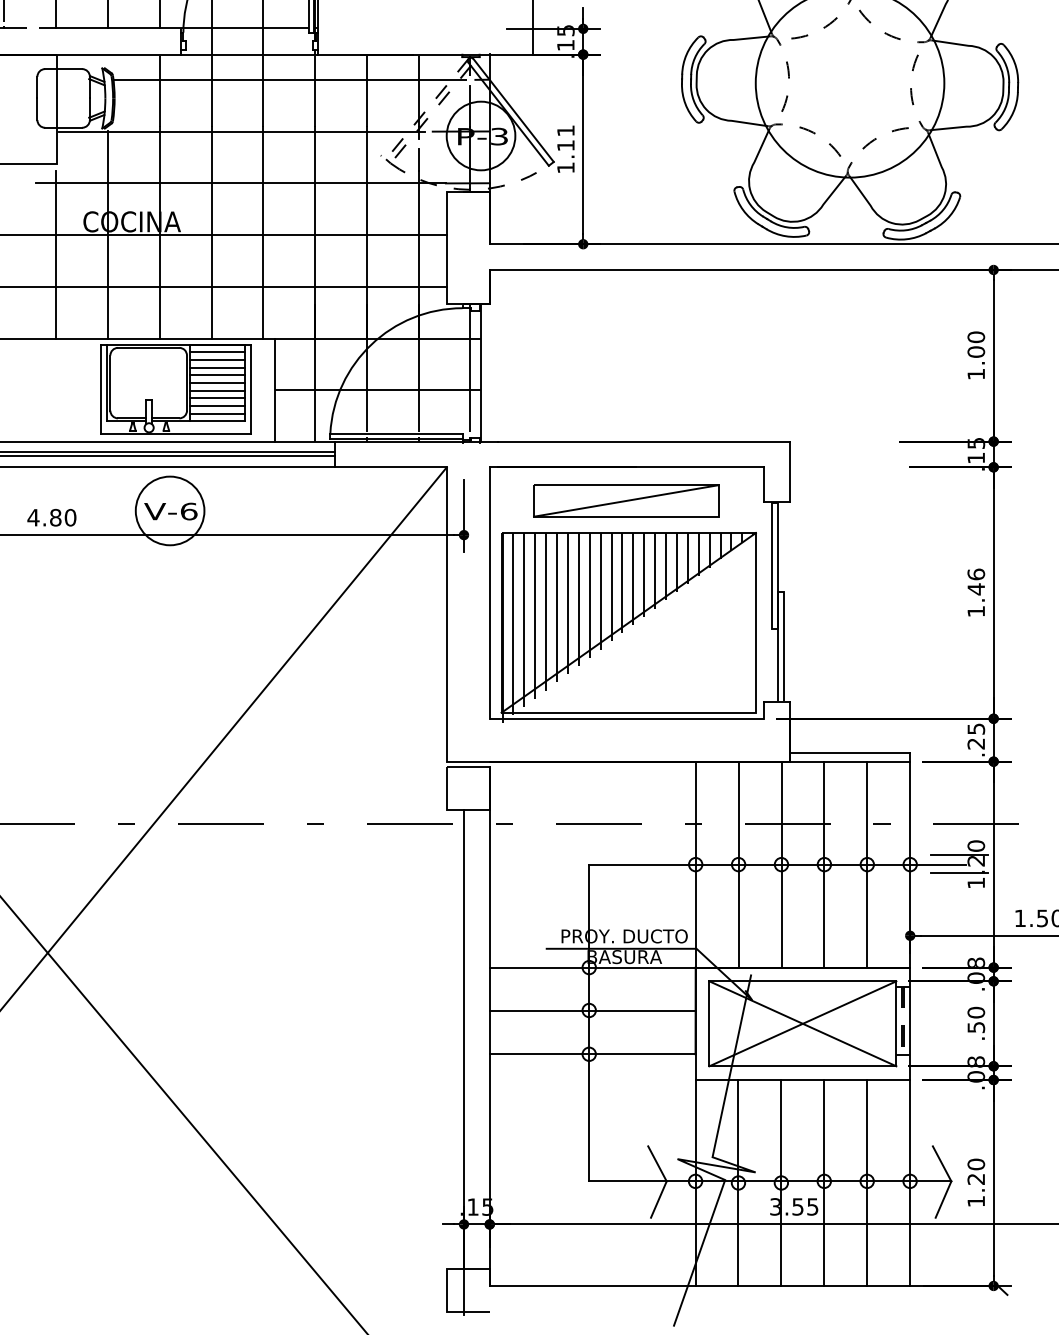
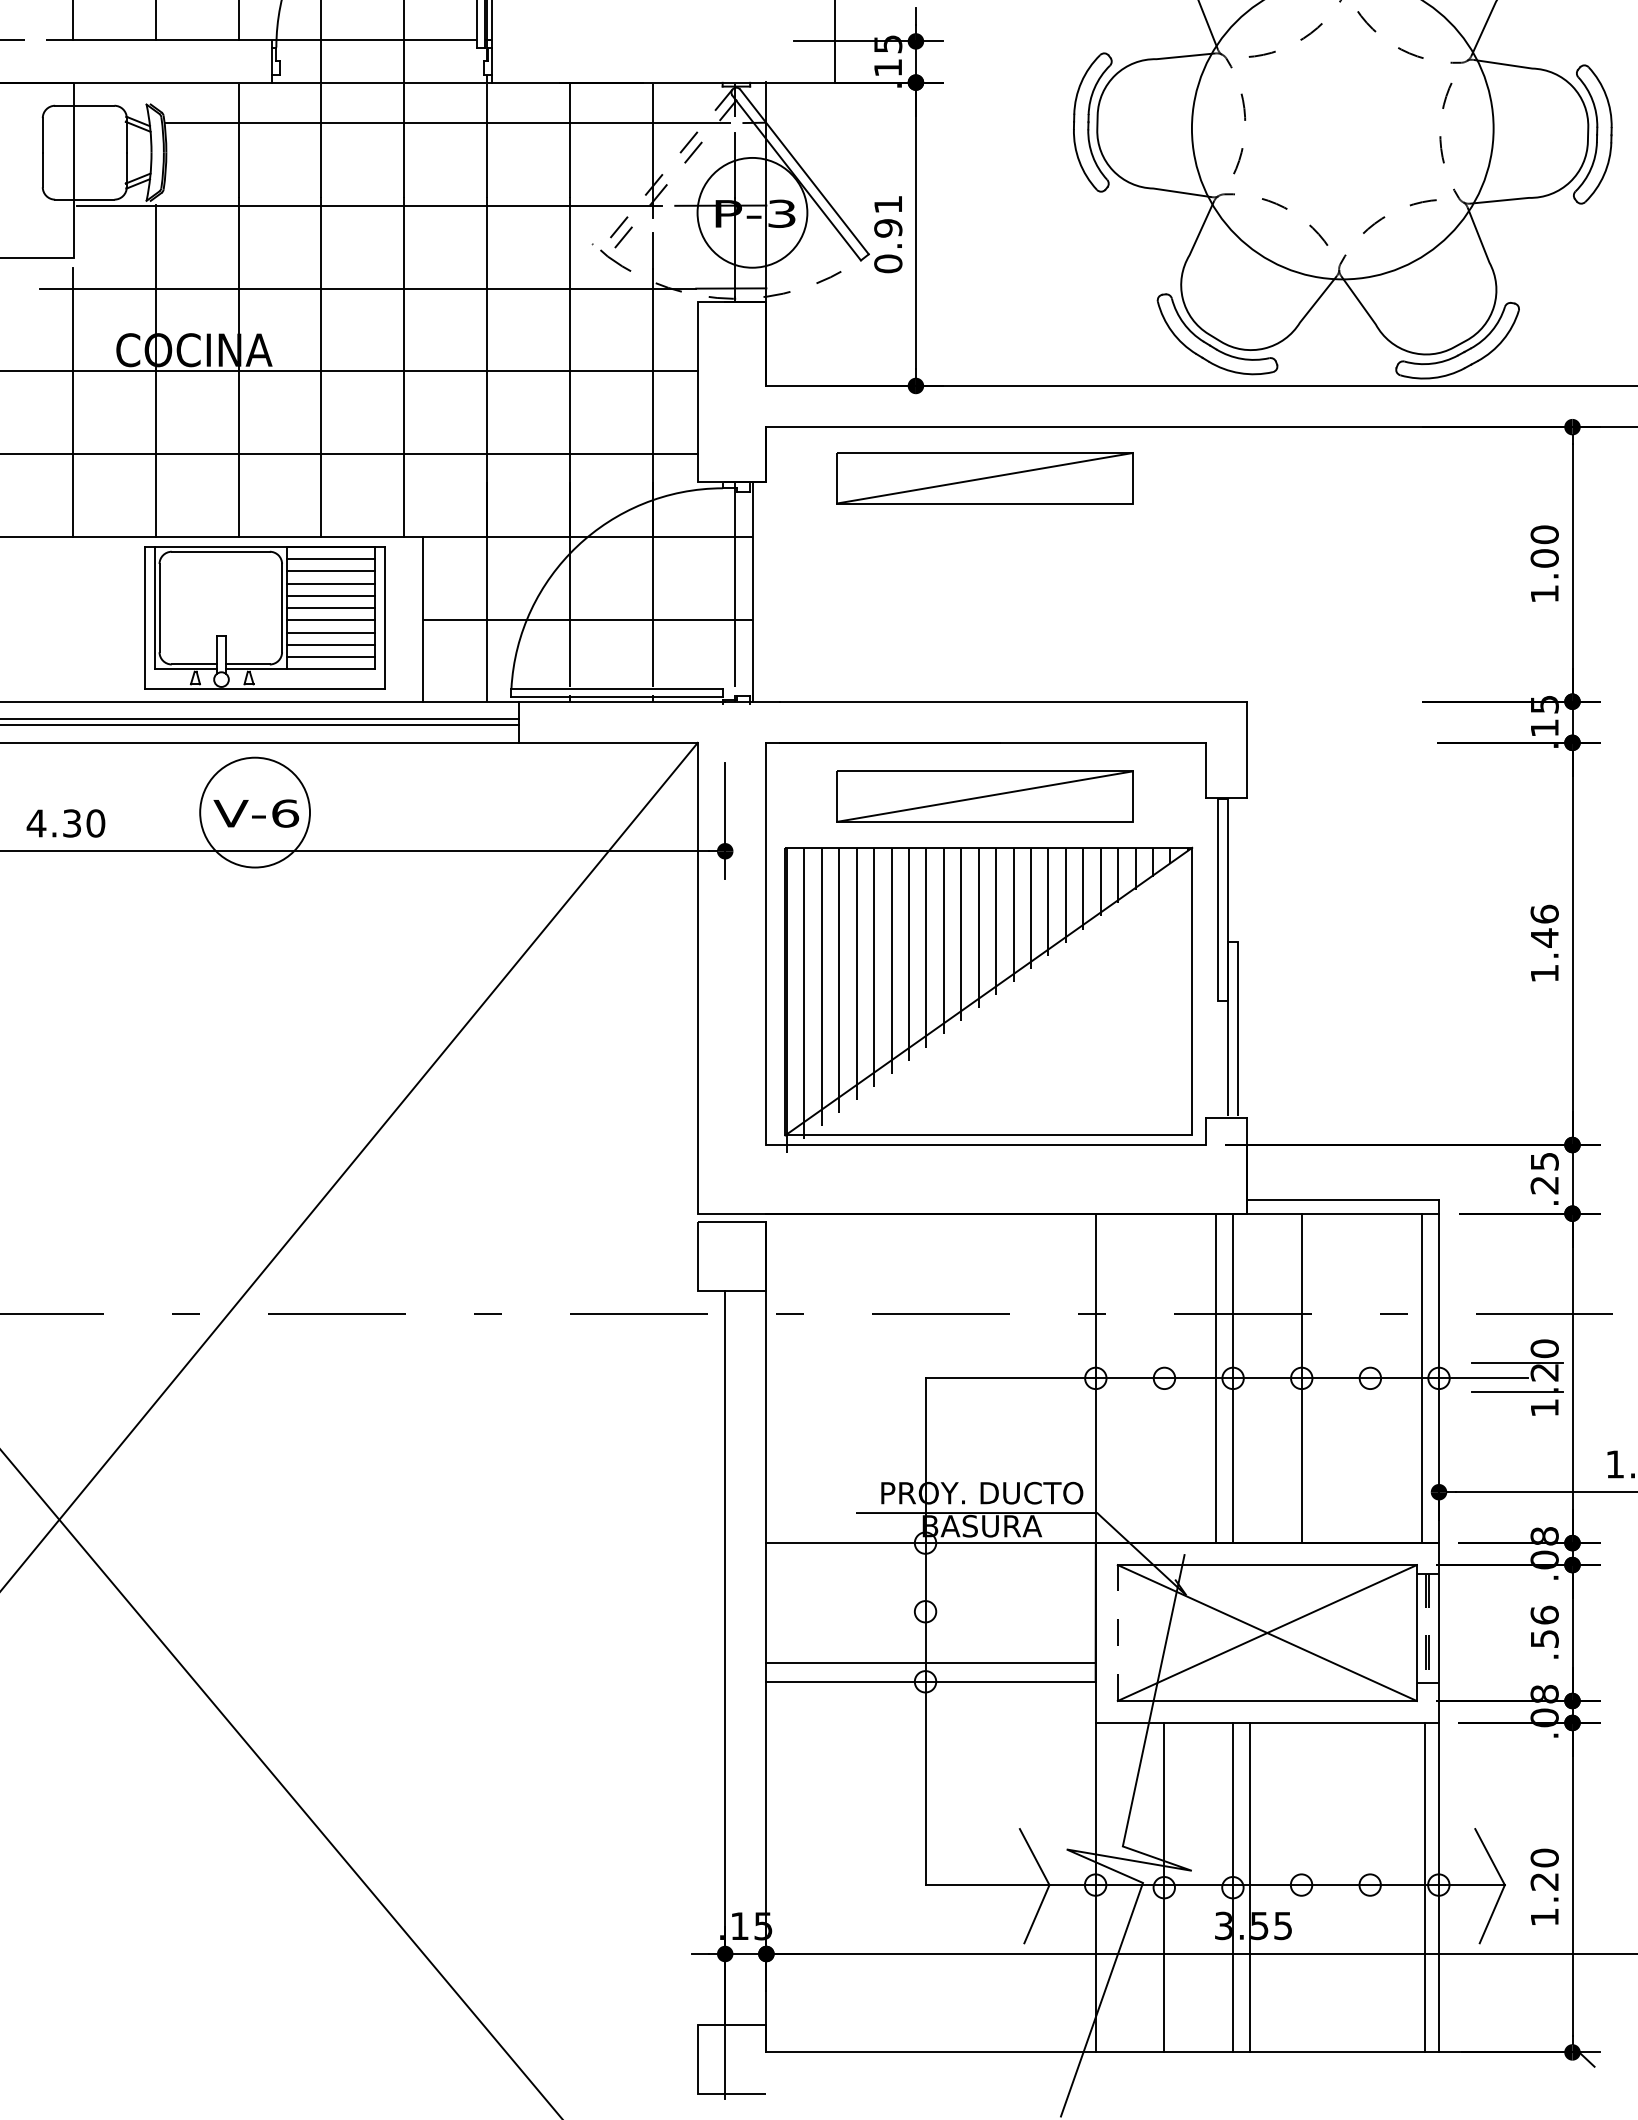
text: (565, 156) -> (887, 245), 1.11 -> 0.91
part: (626, 301) -> (985, 477), added
text: (55, 517) -> (71, 823), 4.80 -> 4.30
line: (738, 864) -> (1215, 1378), moved
line: (867, 864) -> (1421, 1378), moved
line: (592, 1010) -> (930, 1662), moved
text: (975, 1012) -> (1543, 1614), .50 -> .56
line: (709, 1023) -> (1117, 1632), solid -> dashed
line: (824, 1182) -> (1250, 1886), moved
line: (867, 1182) -> (1425, 1886), moved

